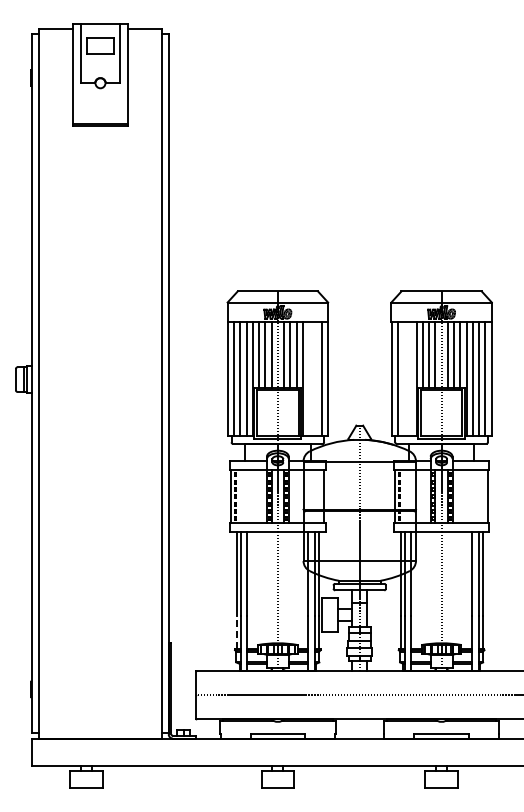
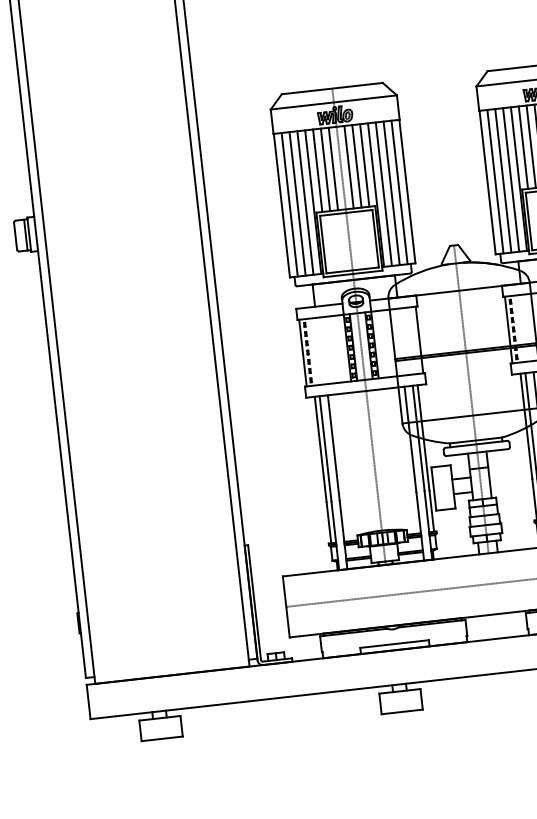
line: (309, 378) -> (384, 193), added
line: (315, 378) -> (391, 192), added
line: (404, 378) -> (503, 180), added
line: (410, 378) -> (511, 179), added
line: (236, 631) -> (328, 521), dashed -> solid

